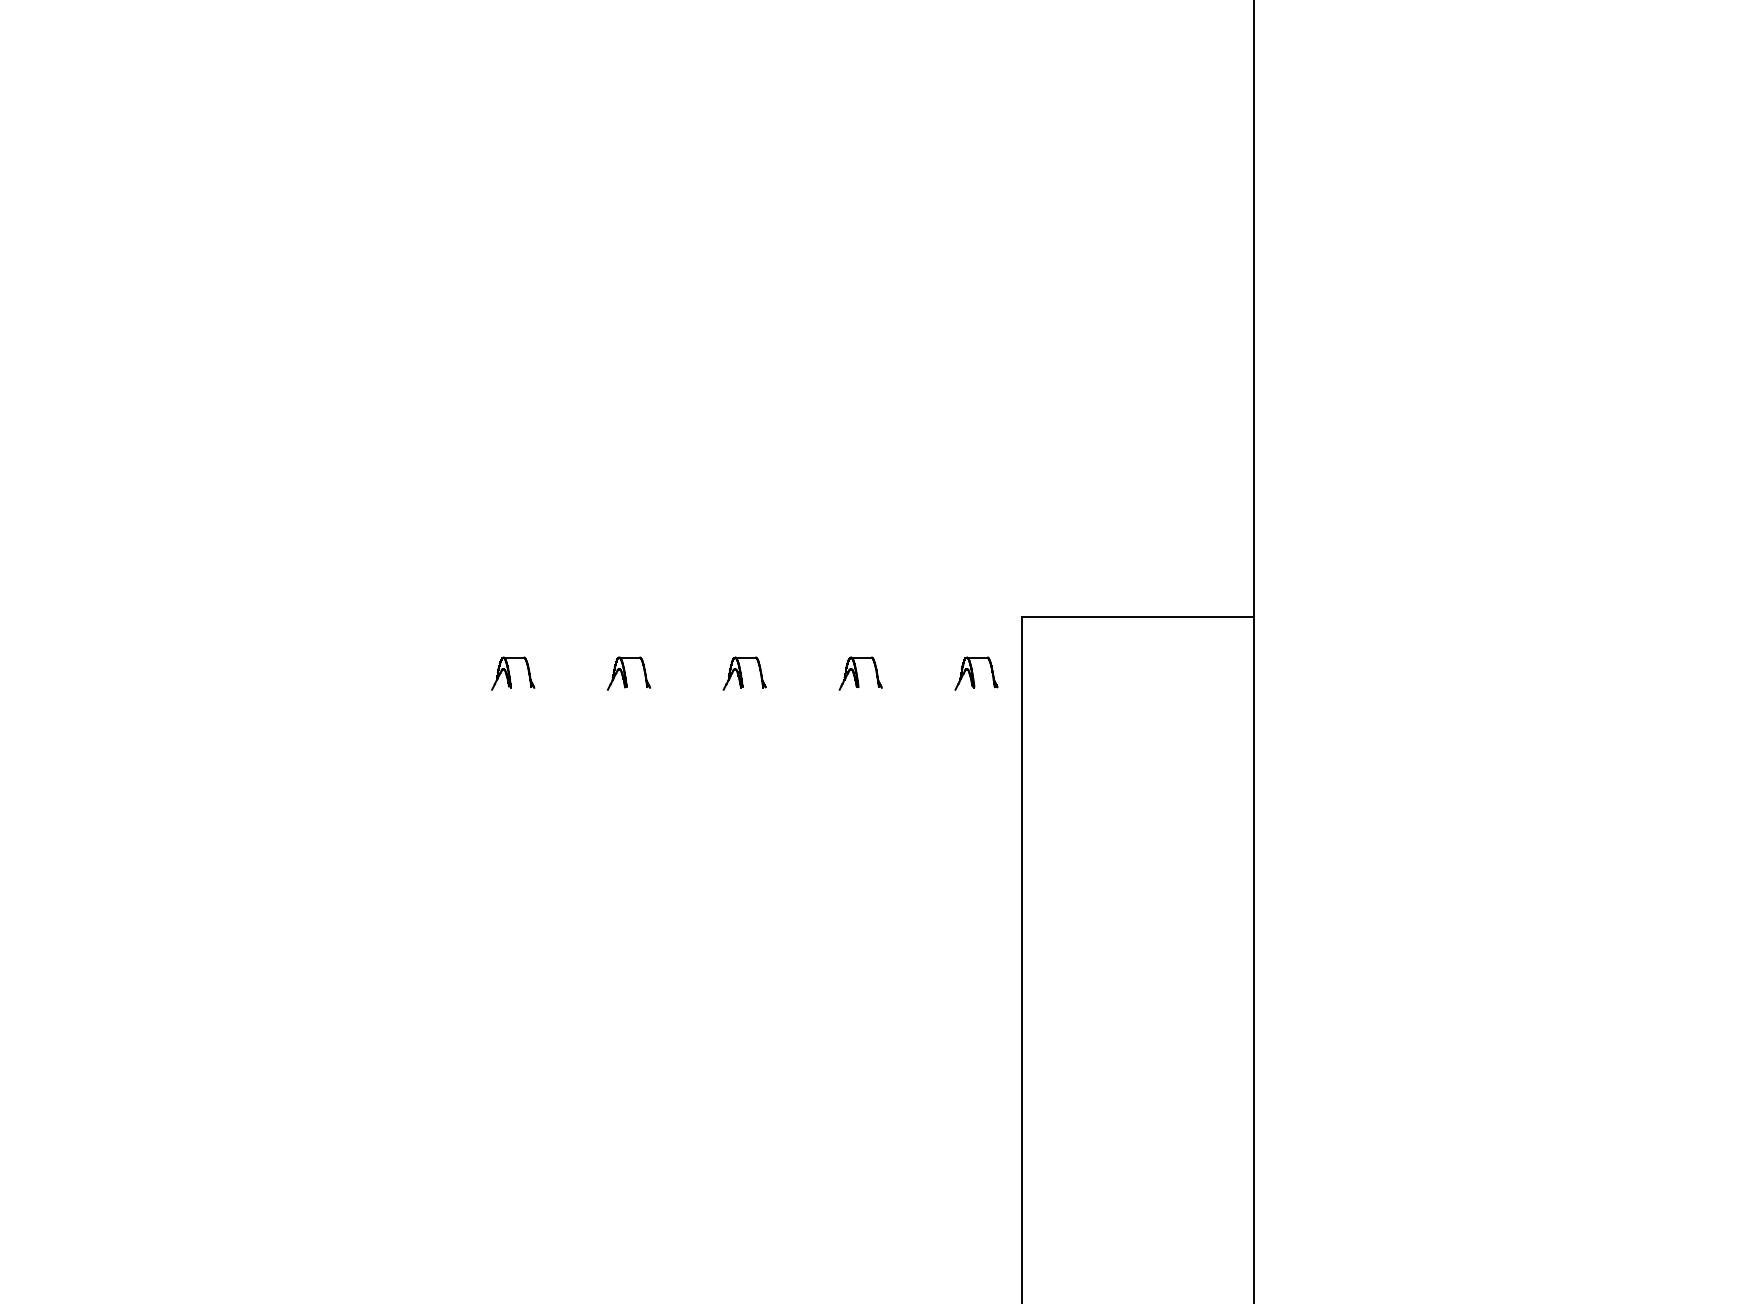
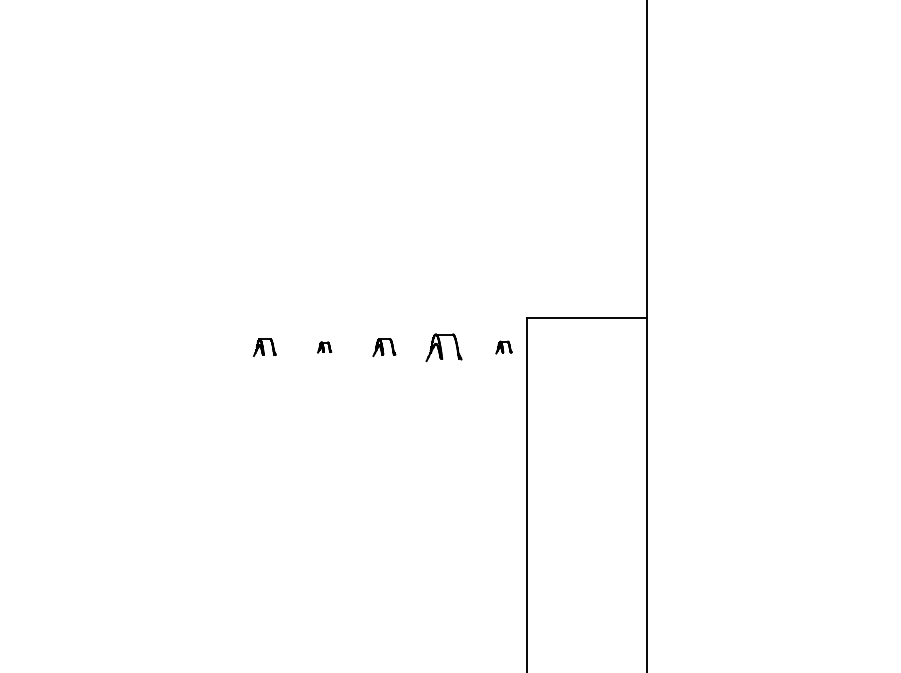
part: (628, 673) -> (324, 347), size x0.6
part: (861, 673) -> (444, 347), size x1.6
part: (975, 673) -> (503, 347), size x0.7

